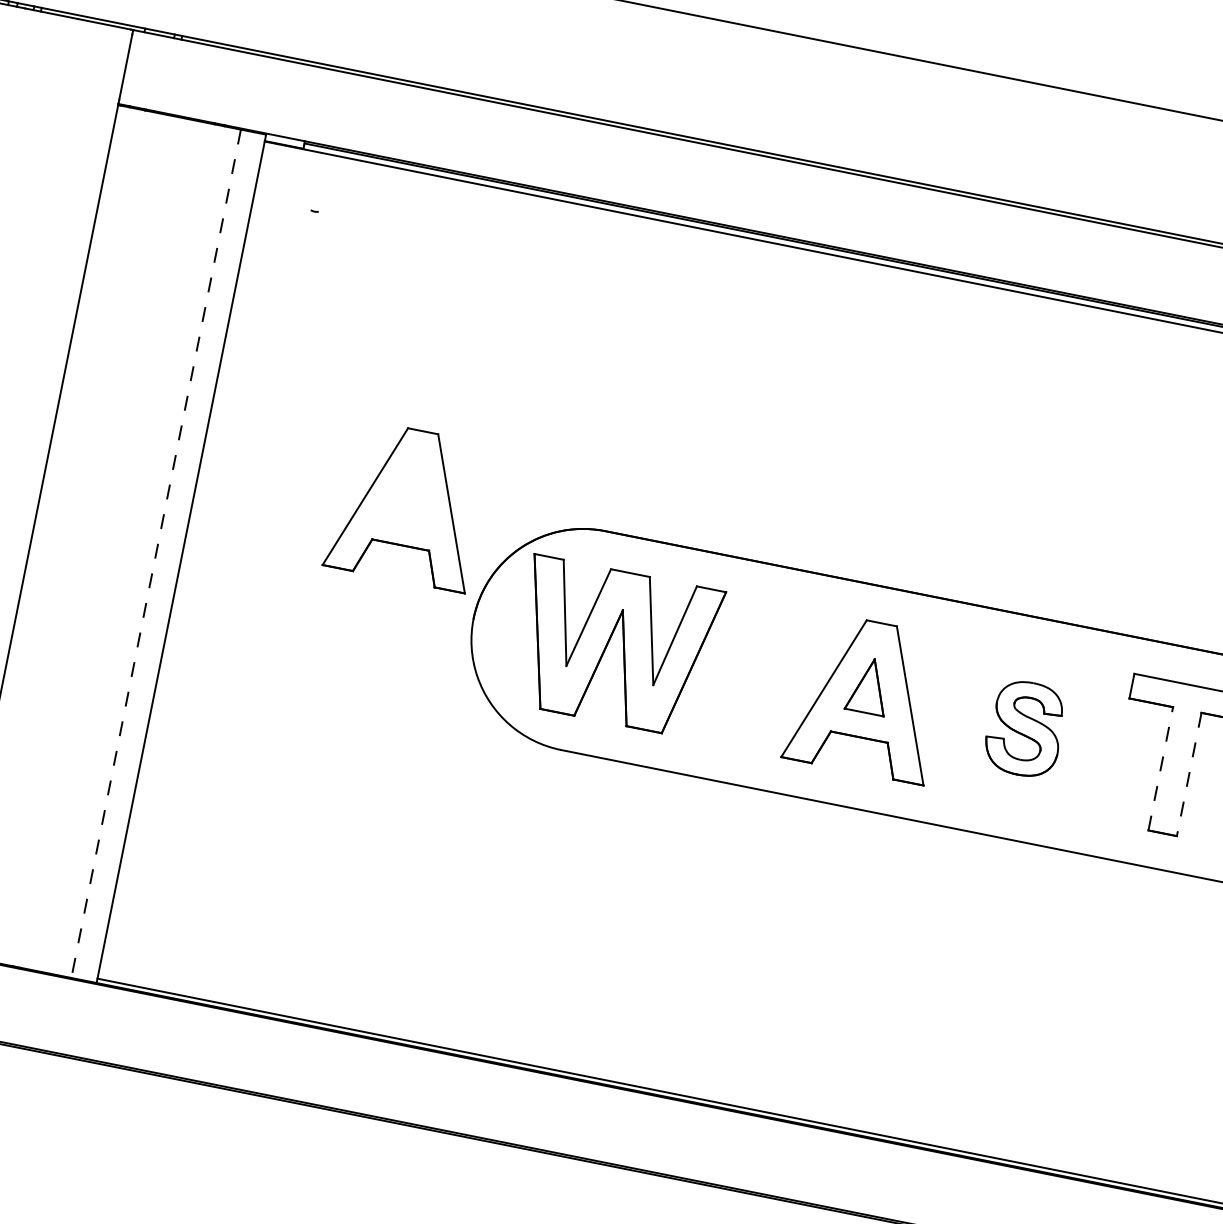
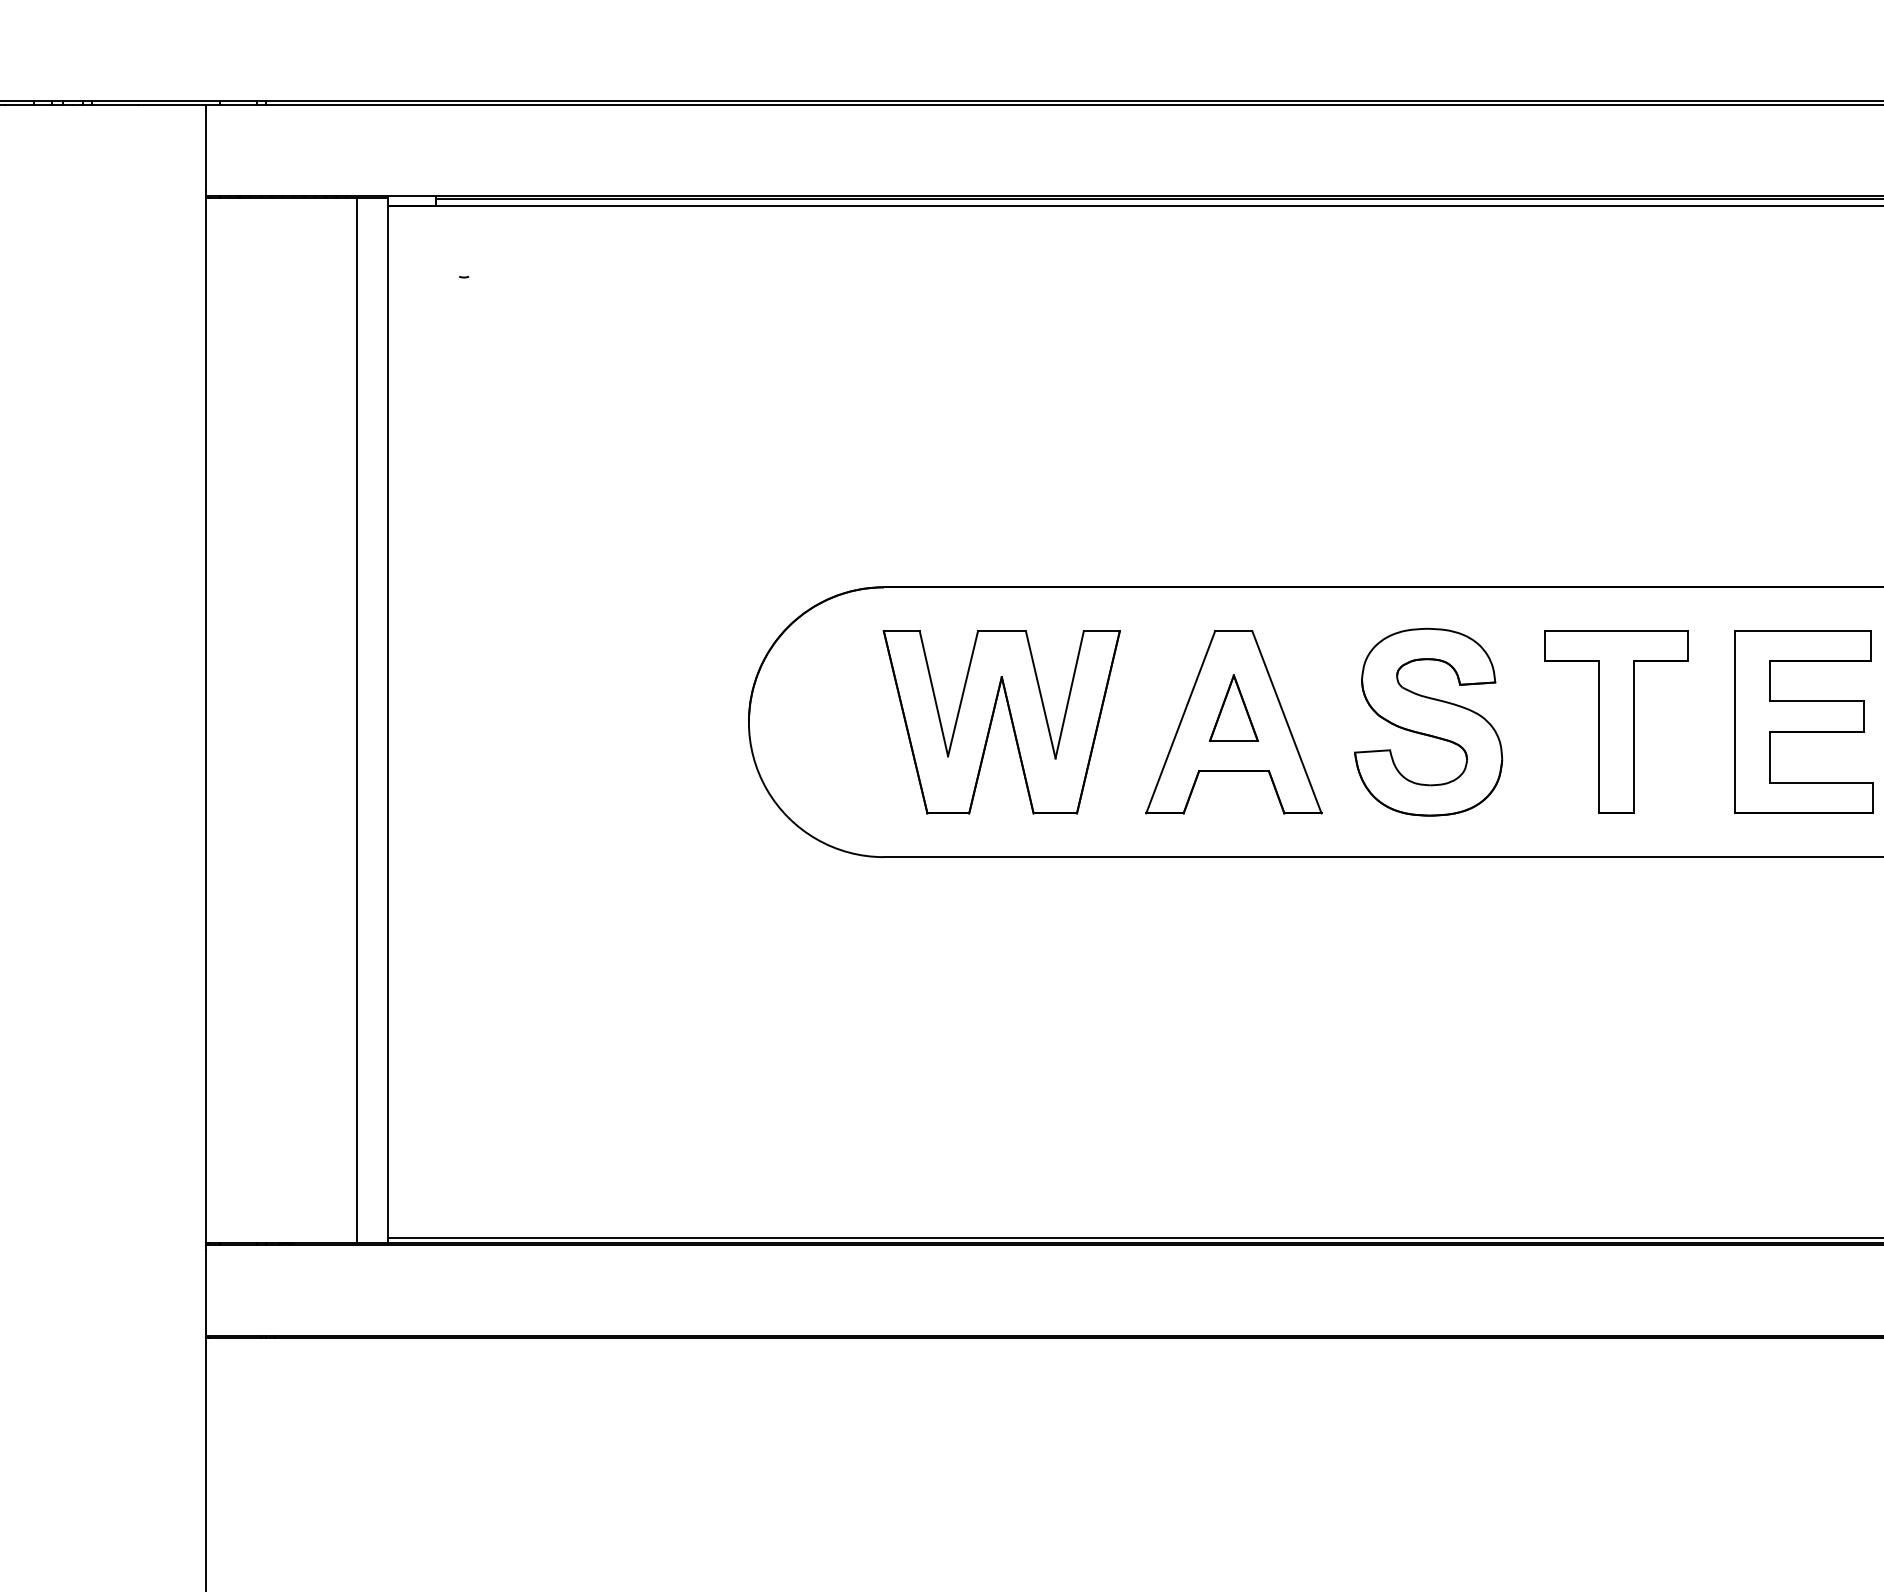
part: (408, 505) -> (644, 603), removed
line: (156, 553) -> (357, 720), dashed -> solid
part: (608, 644) -> (992, 721), moved
part: (1025, 728) -> (1428, 721), size x1.67
line: (1160, 768) -> (1598, 737), dashed -> solid
line: (1188, 774) -> (1633, 737), dashed -> solid

